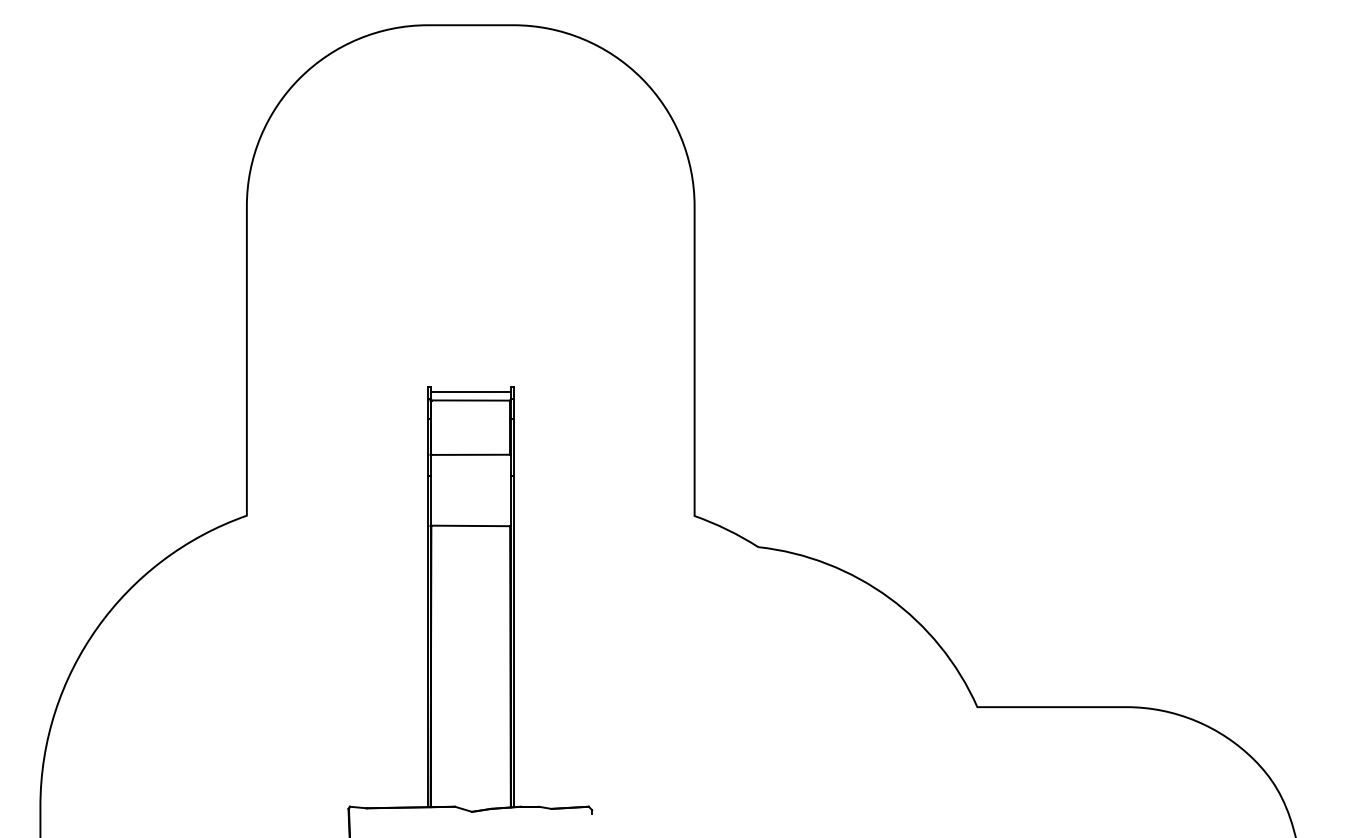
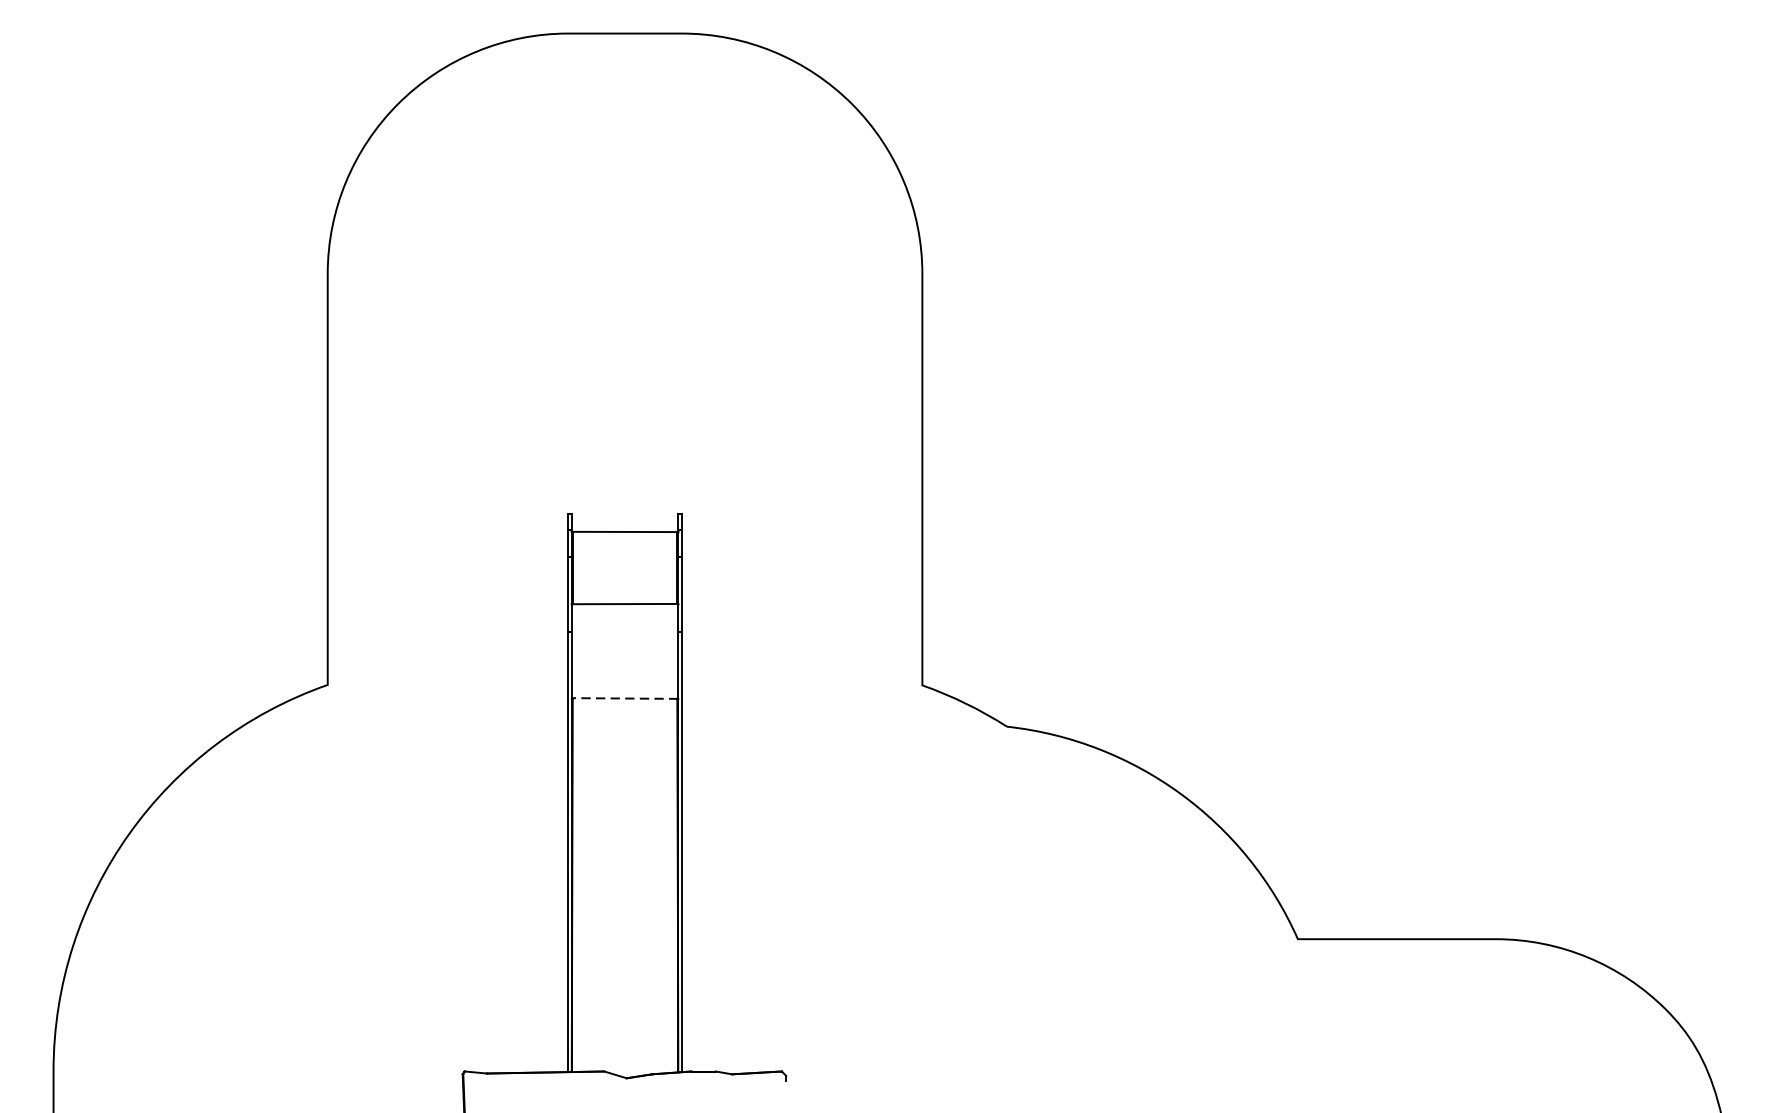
line: (470, 392) -> (624, 521), removed
line: (470, 525) -> (624, 697), solid -> dashed

